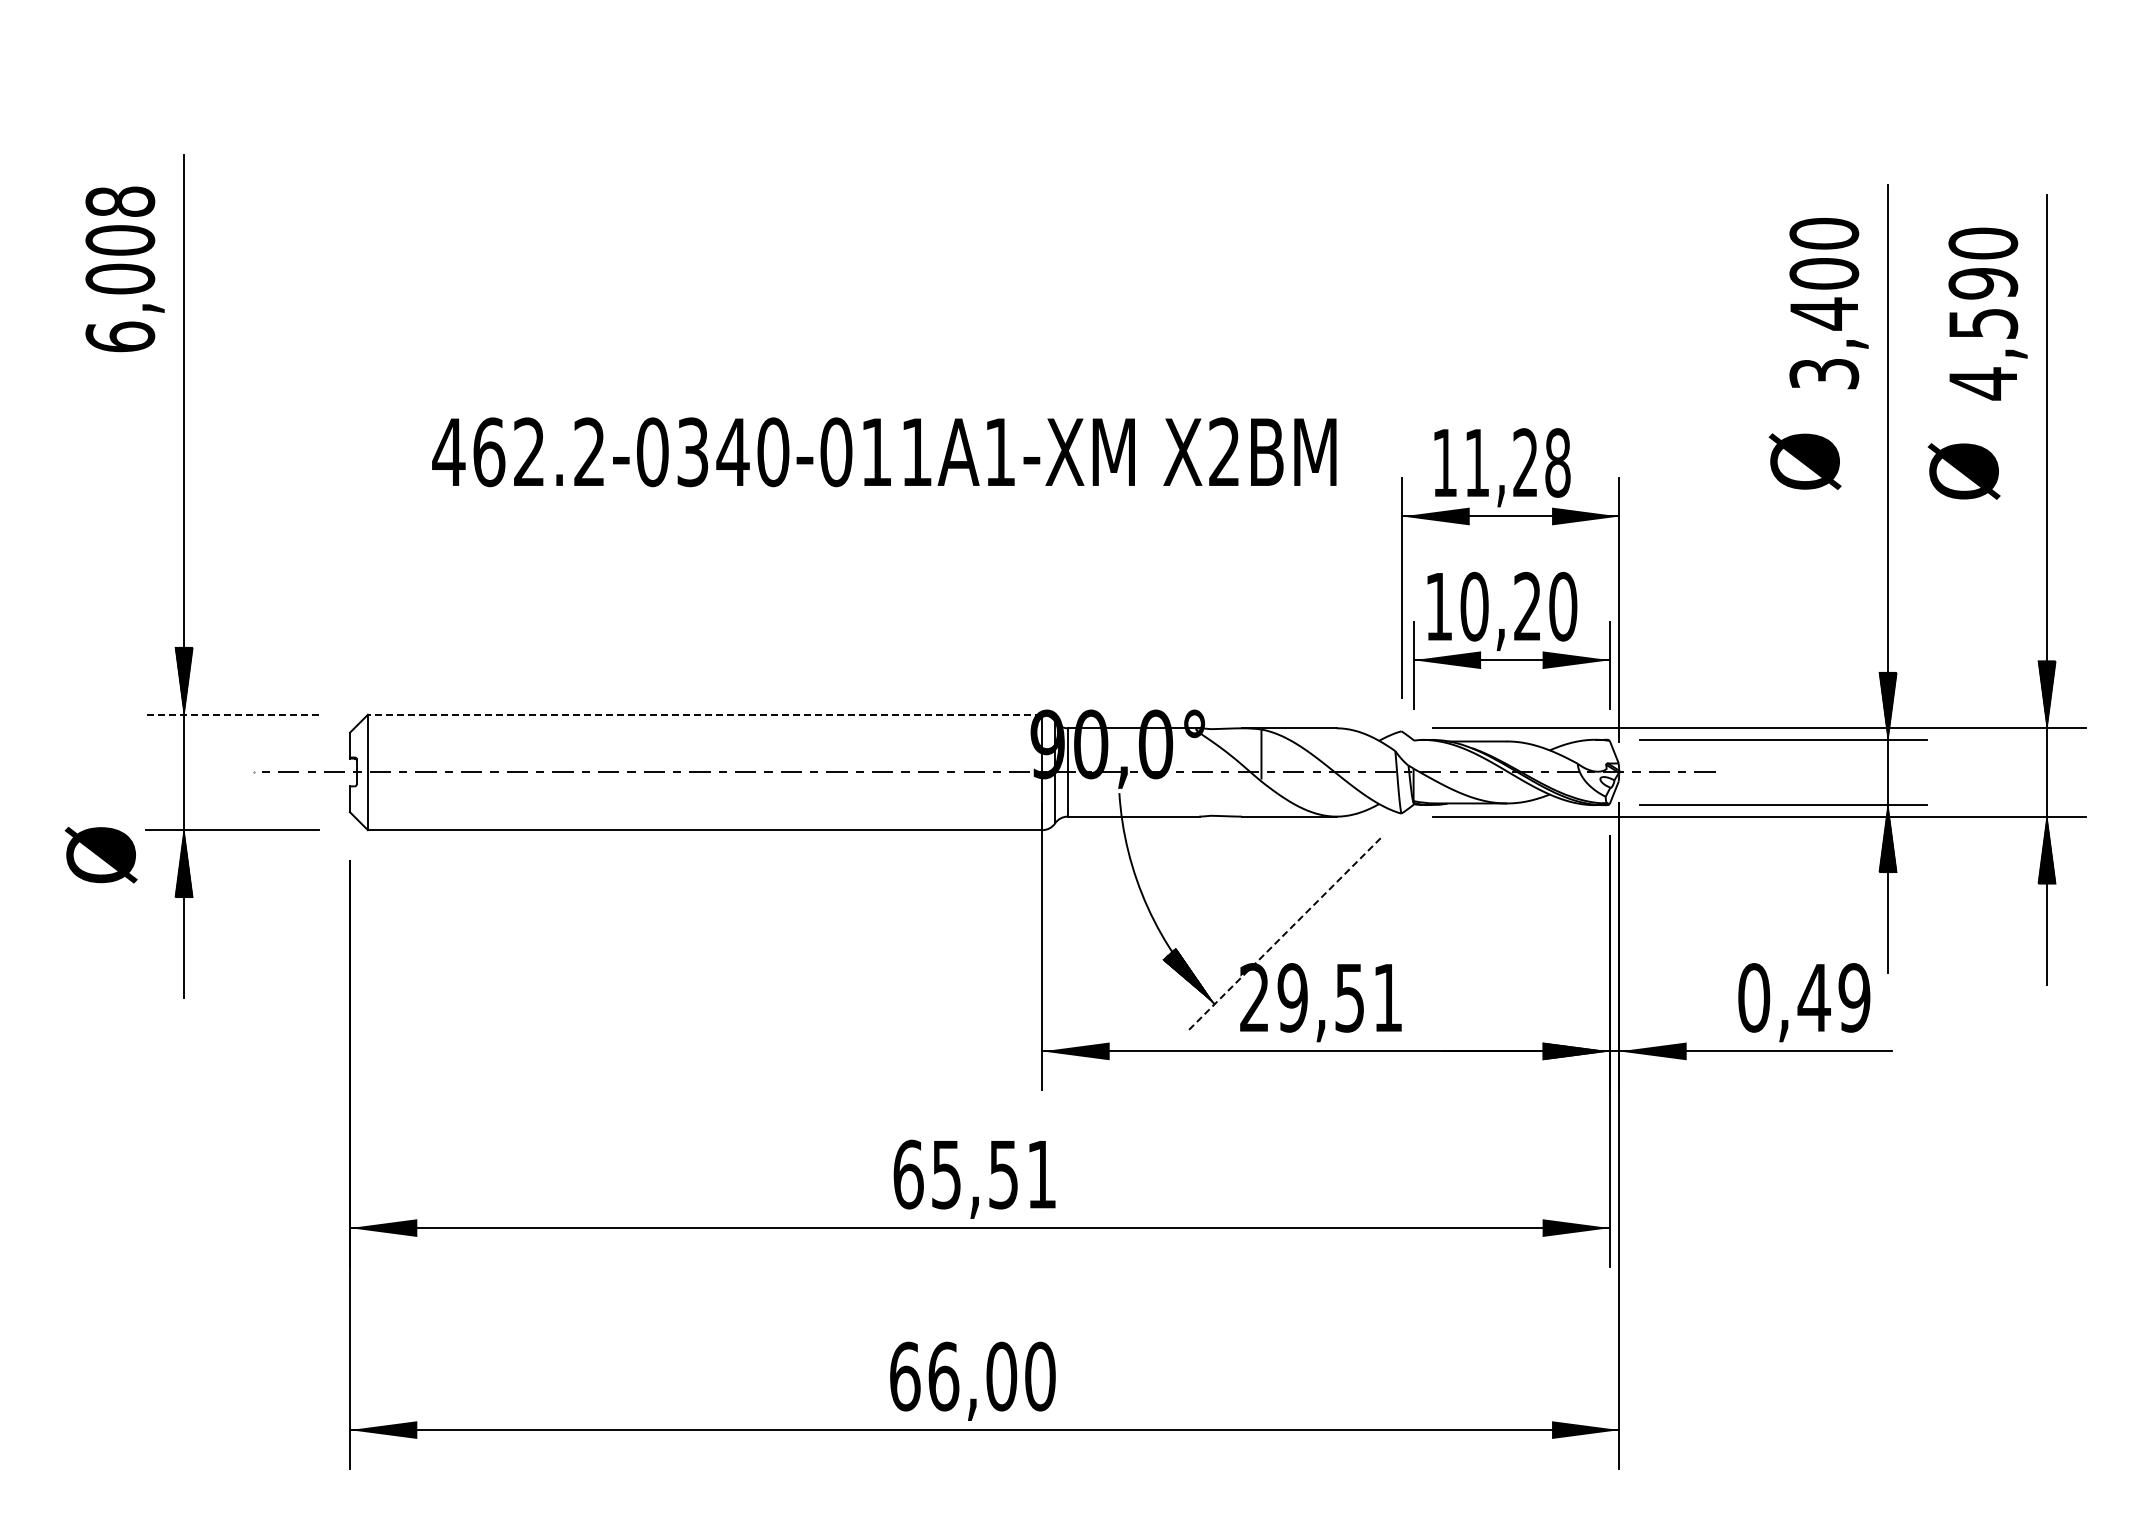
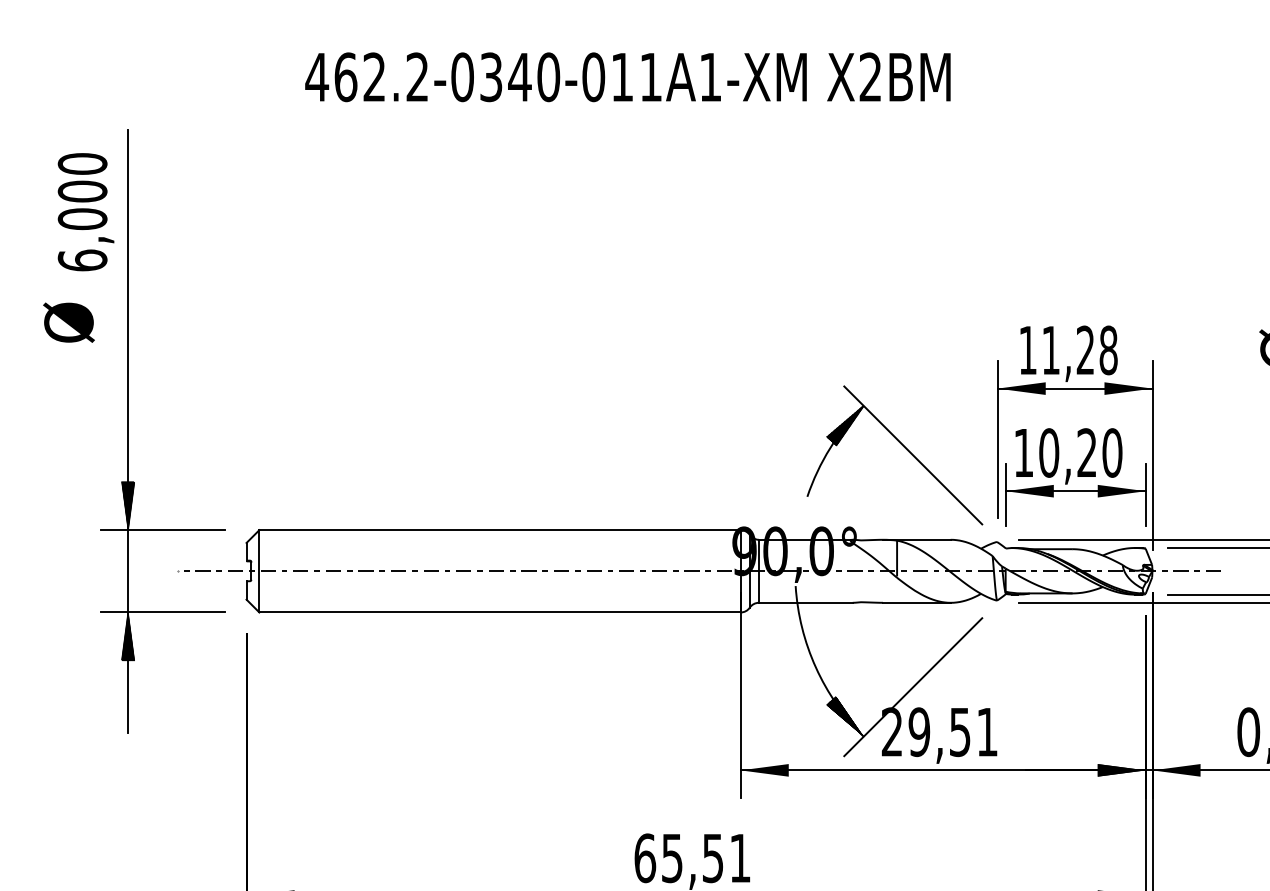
text: (119, 201) -> (82, 163), 6,008 -> 6,000
text: (884, 452) -> (628, 77), moved
part: (1270, 597) -> (903, 446), added
line: (232, 714) -> (162, 529), dashed -> solid
line: (704, 714) -> (499, 529), dashed -> solid
text: (100, 854) -> (68, 322), moved
line: (1284, 934) -> (913, 686), dashed -> solid

